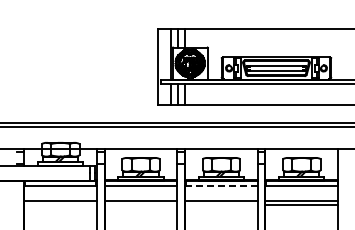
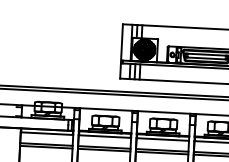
line: (221, 186) -> (162, 139), dashed -> solid
line: (60, 205) -> (46, 147), added
line: (140, 205) -> (103, 150), added
line: (221, 205) -> (162, 153), added

